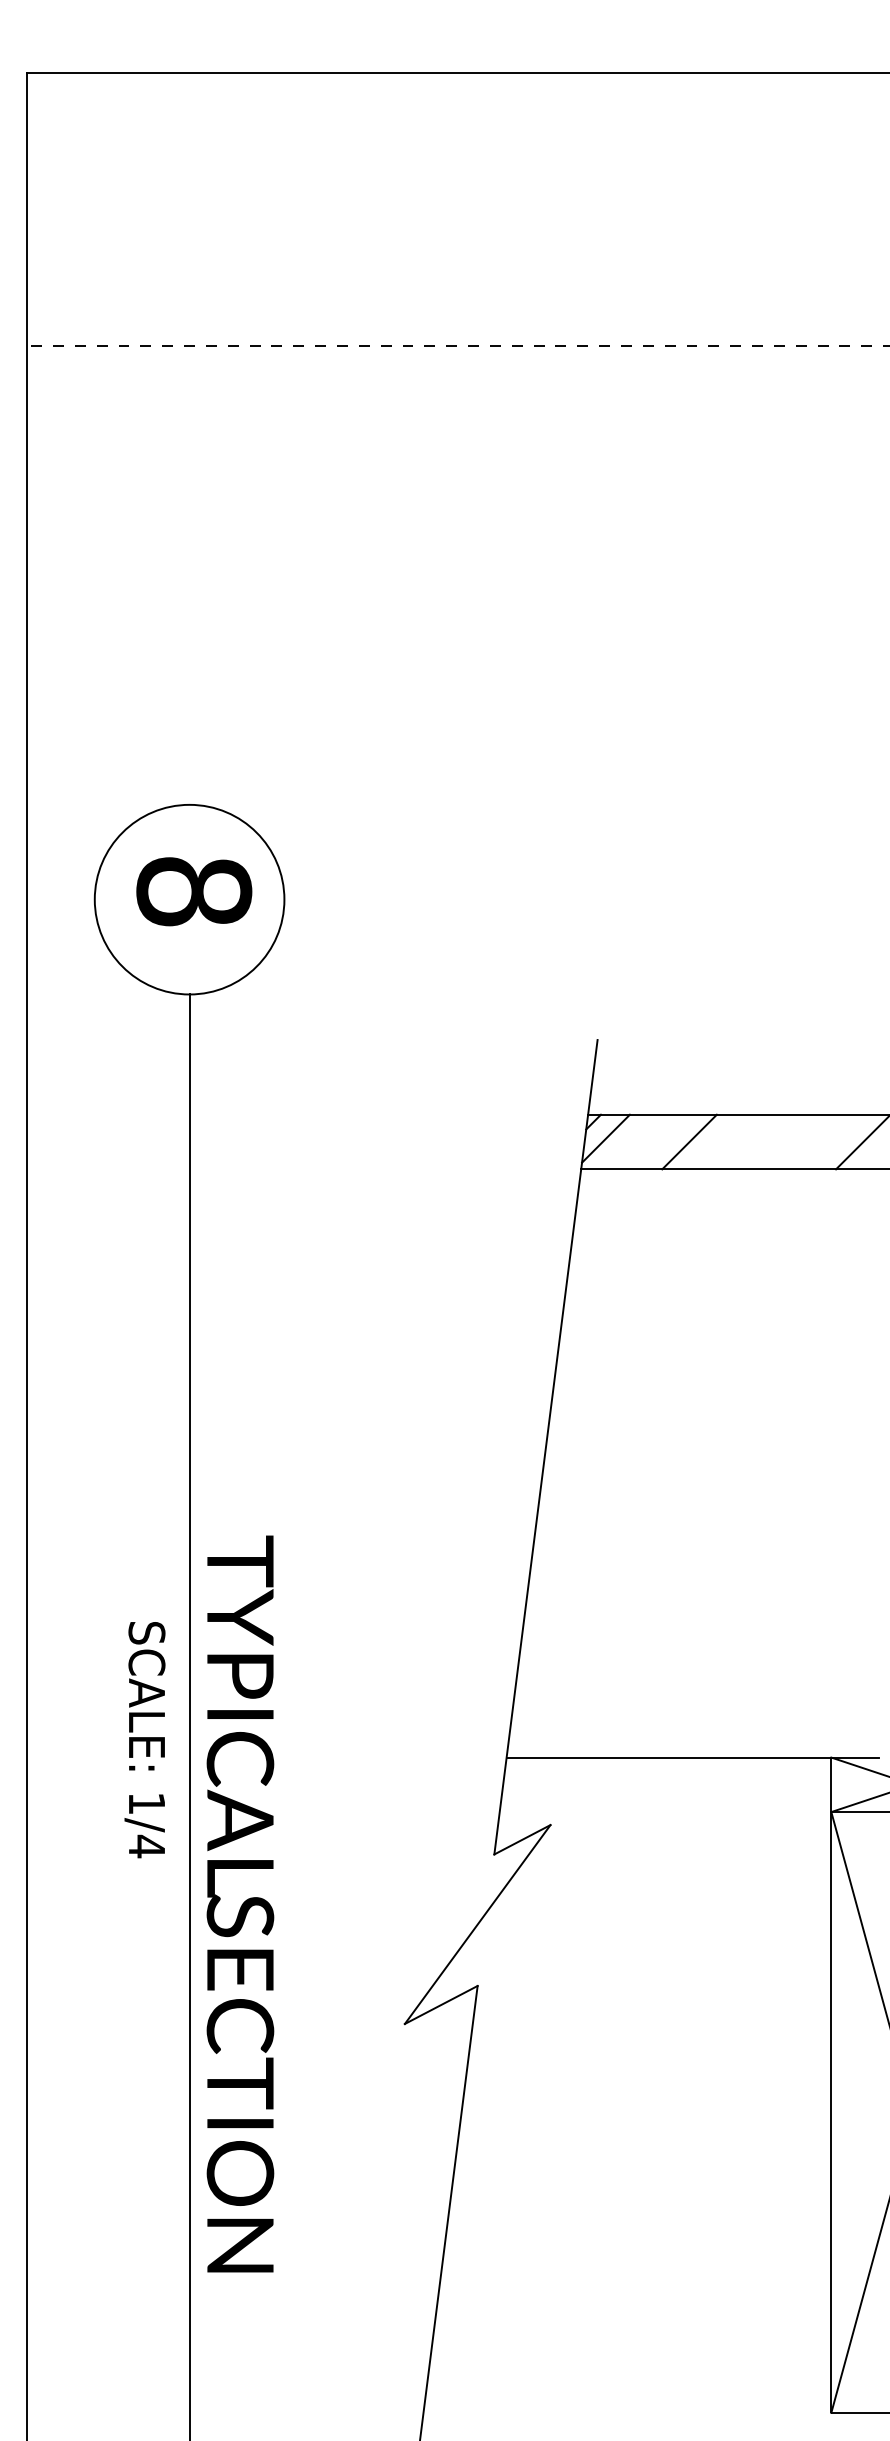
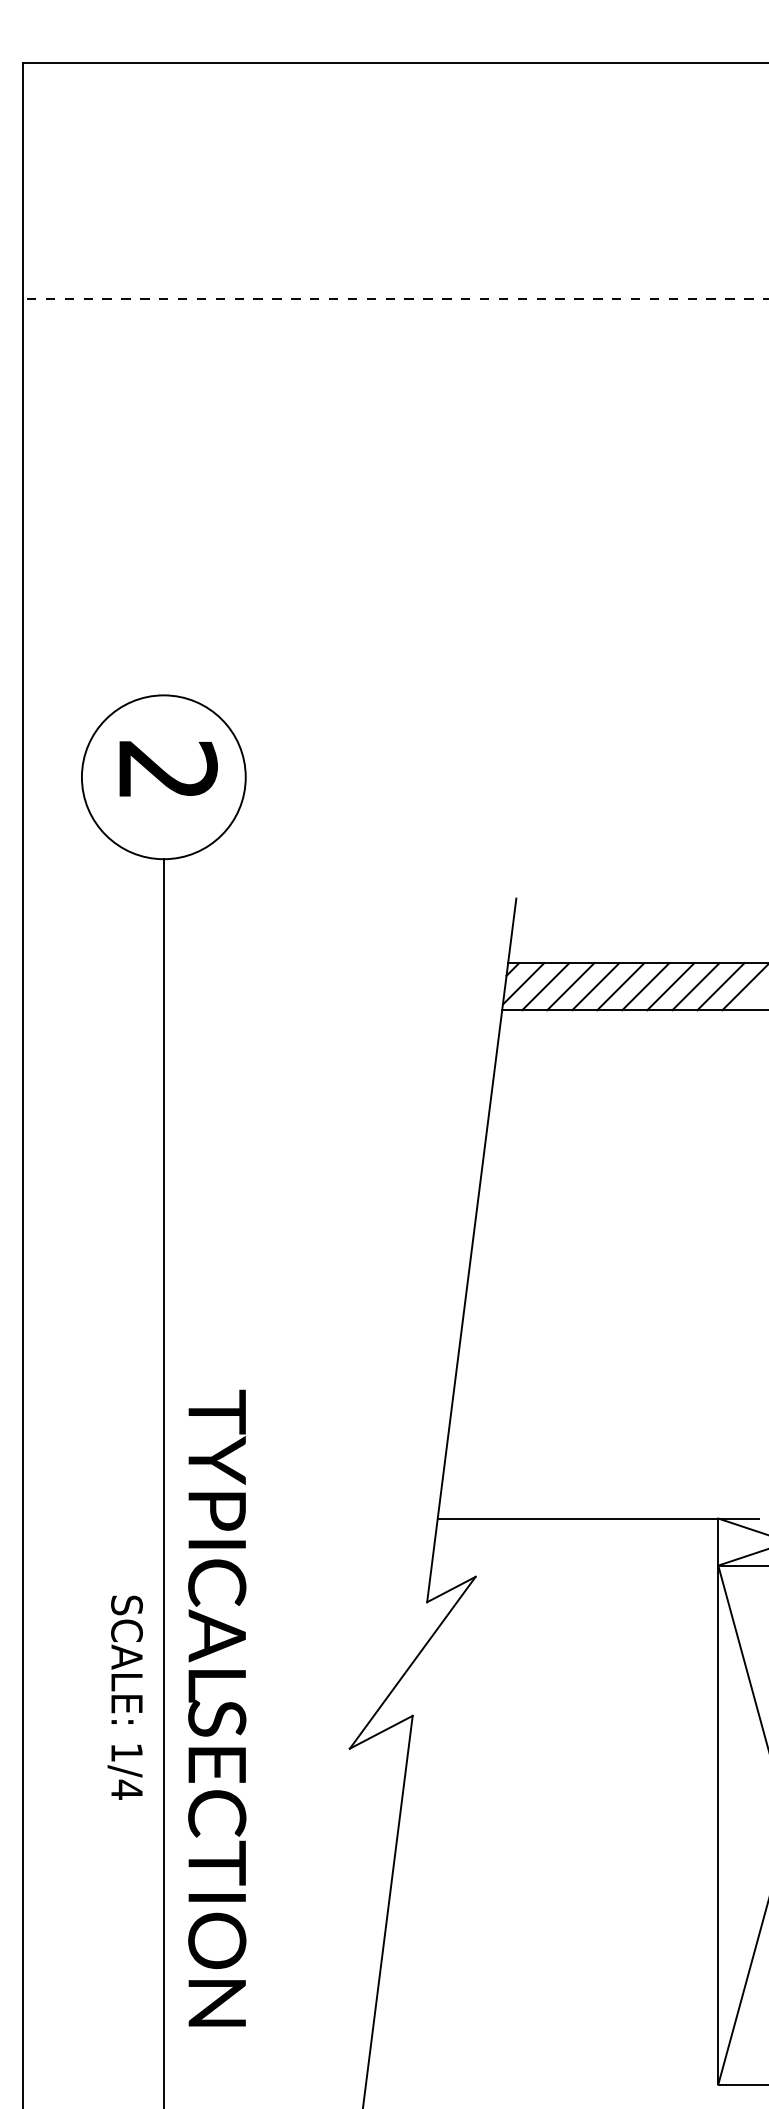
text: (194, 891) -> (168, 770), 8 -> 2
line: (631, 1141) -> (545, 986), added
line: (660, 1141) -> (570, 986), added
line: (718, 1141) -> (620, 986), added
line: (747, 1141) -> (645, 986), added
line: (776, 1141) -> (670, 986), added
line: (805, 1141) -> (695, 986), added
line: (834, 1141) -> (721, 986), added
text: (144, 1740) -> (124, 1698), moved
text: (240, 1903) -> (217, 1707), moved

